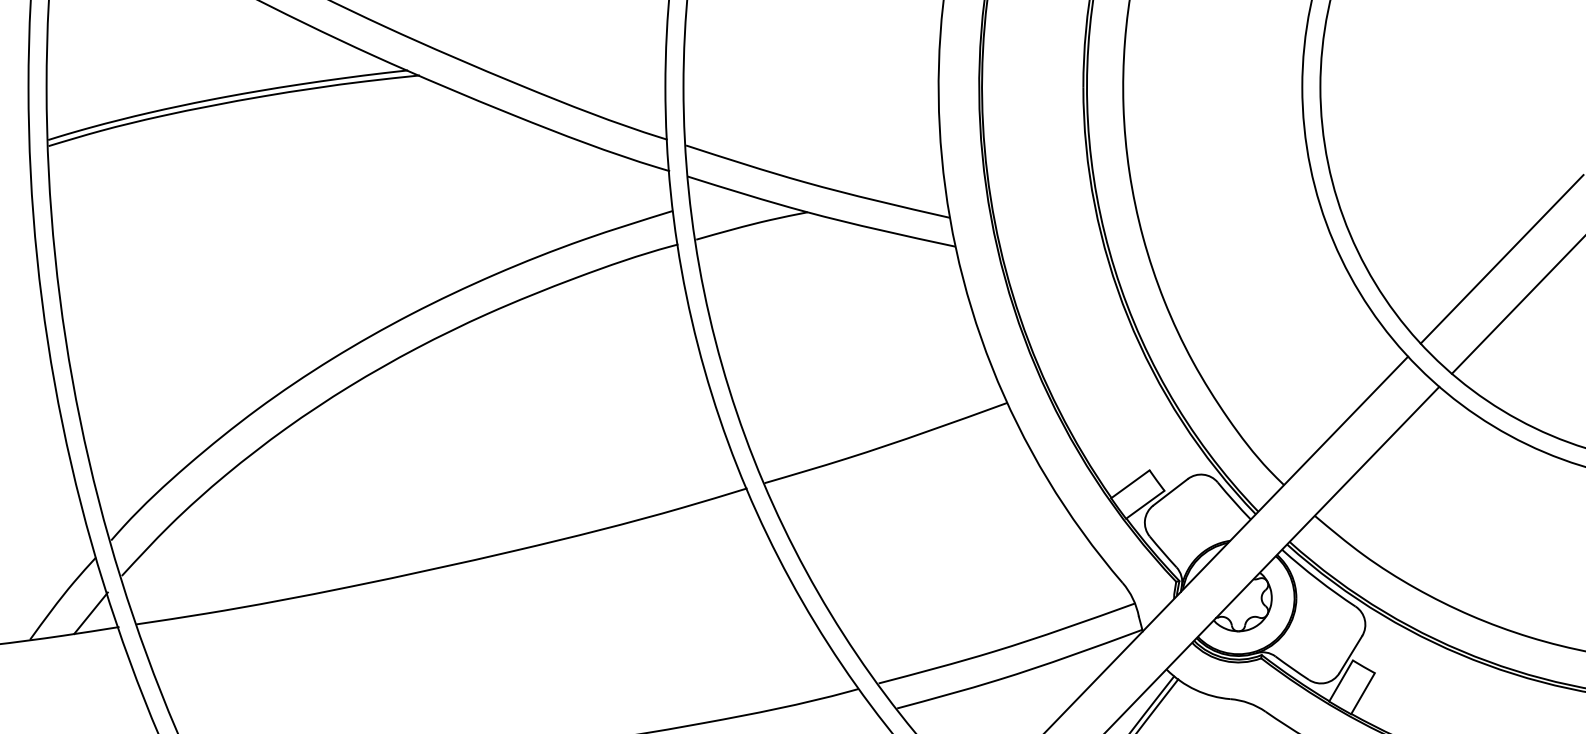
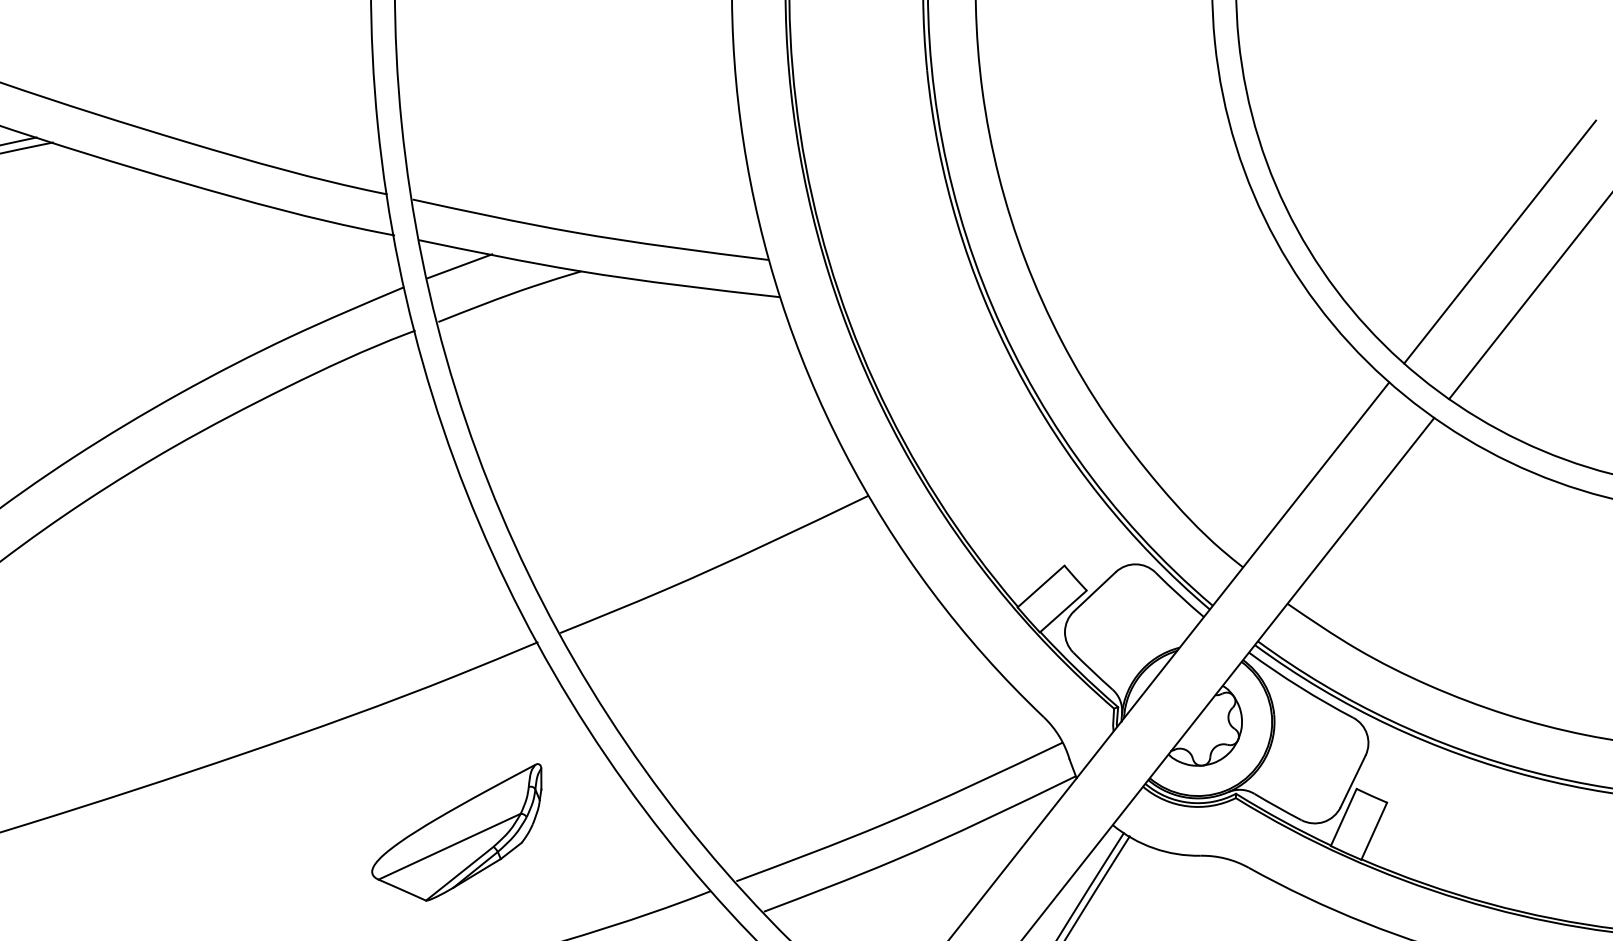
line: (716, 198) -> (459, 265), added
part: (672, 627) -> (458, 834), added

